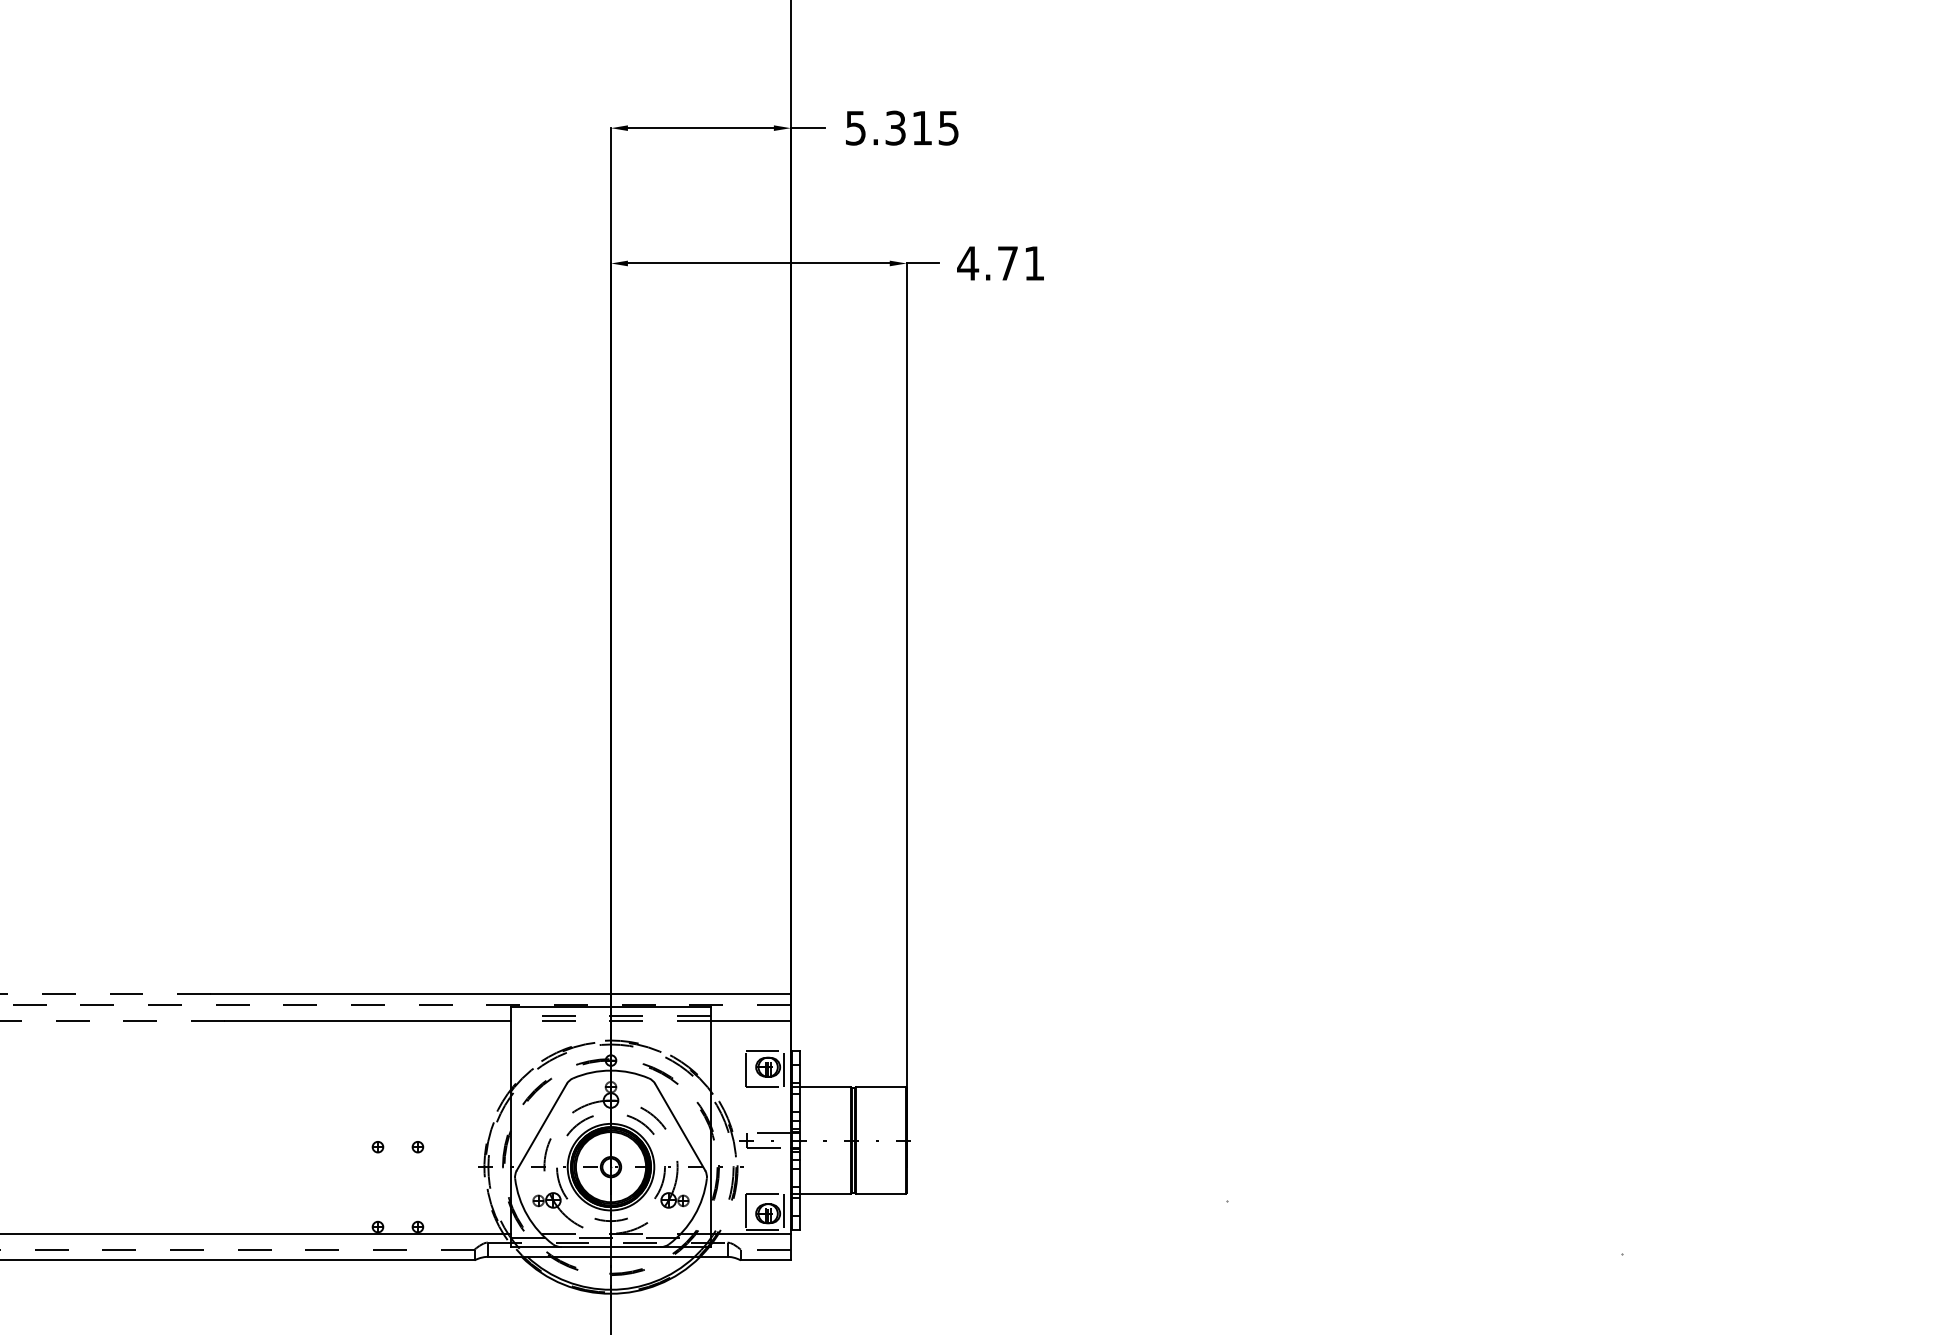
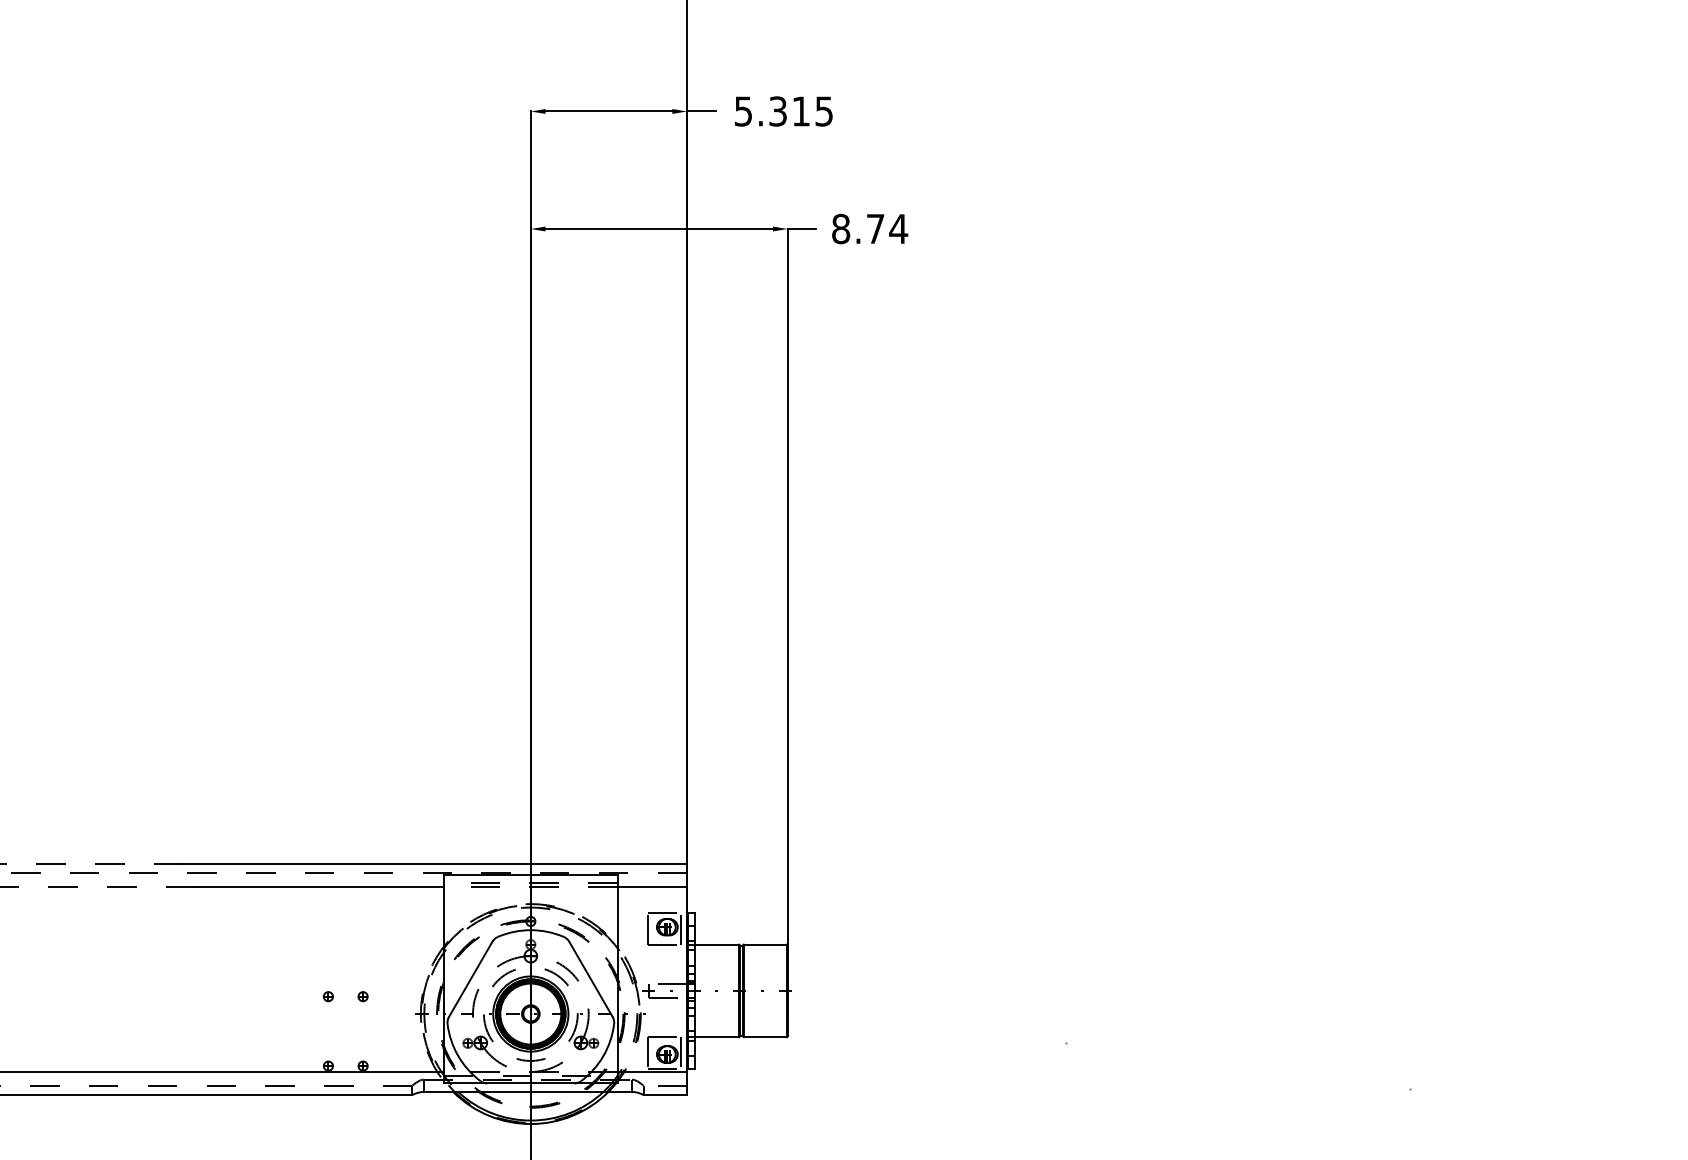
text: (1001, 263) -> (870, 229), 4.71 -> 8.74

